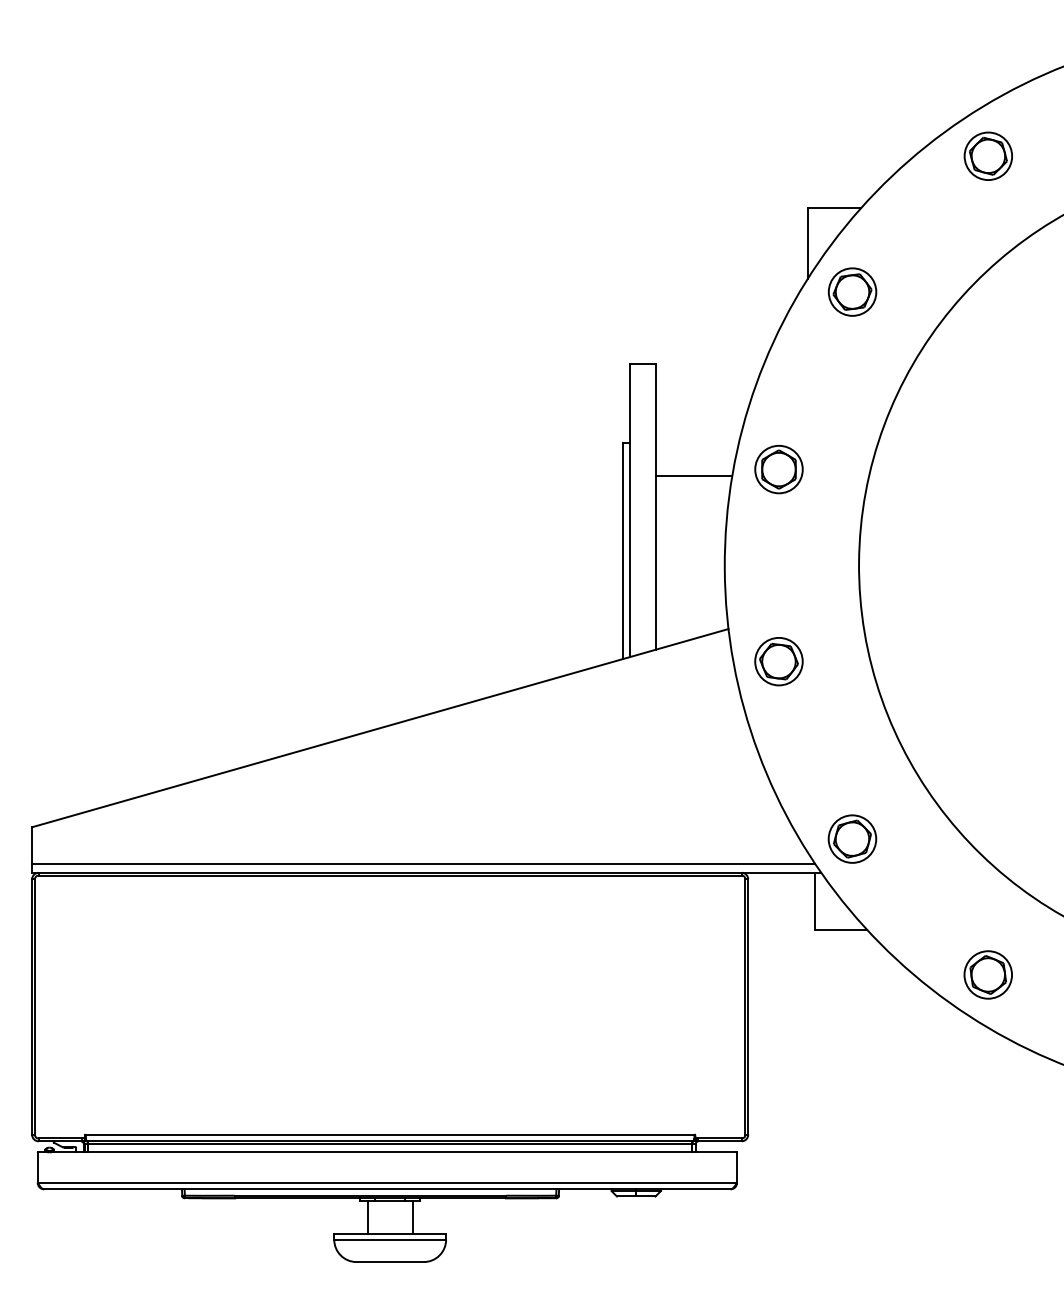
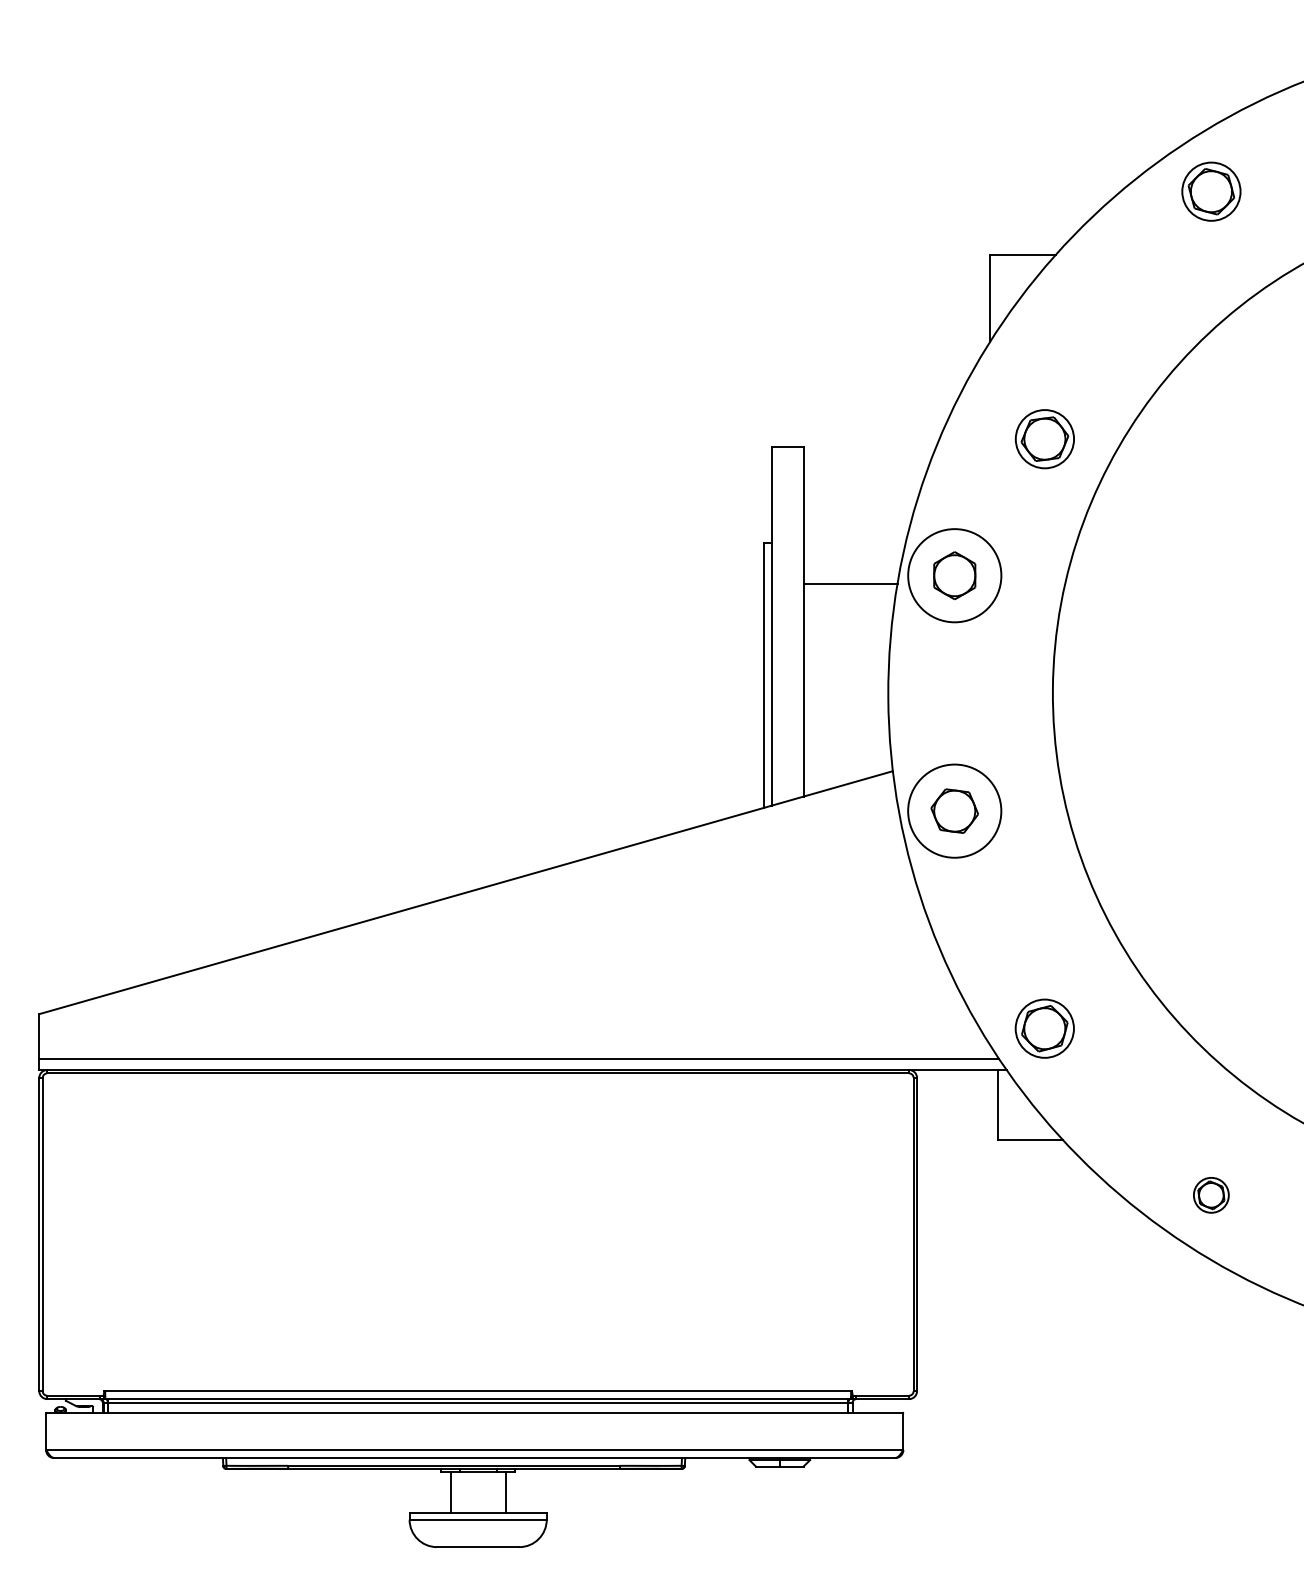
part: (852, 292) -> (1044, 439), moved
circle: (778, 469) -> (954, 575), size x1.6
circle: (778, 661) -> (954, 811), size x1.6
part: (988, 975) -> (1211, 1195), size x0.6

